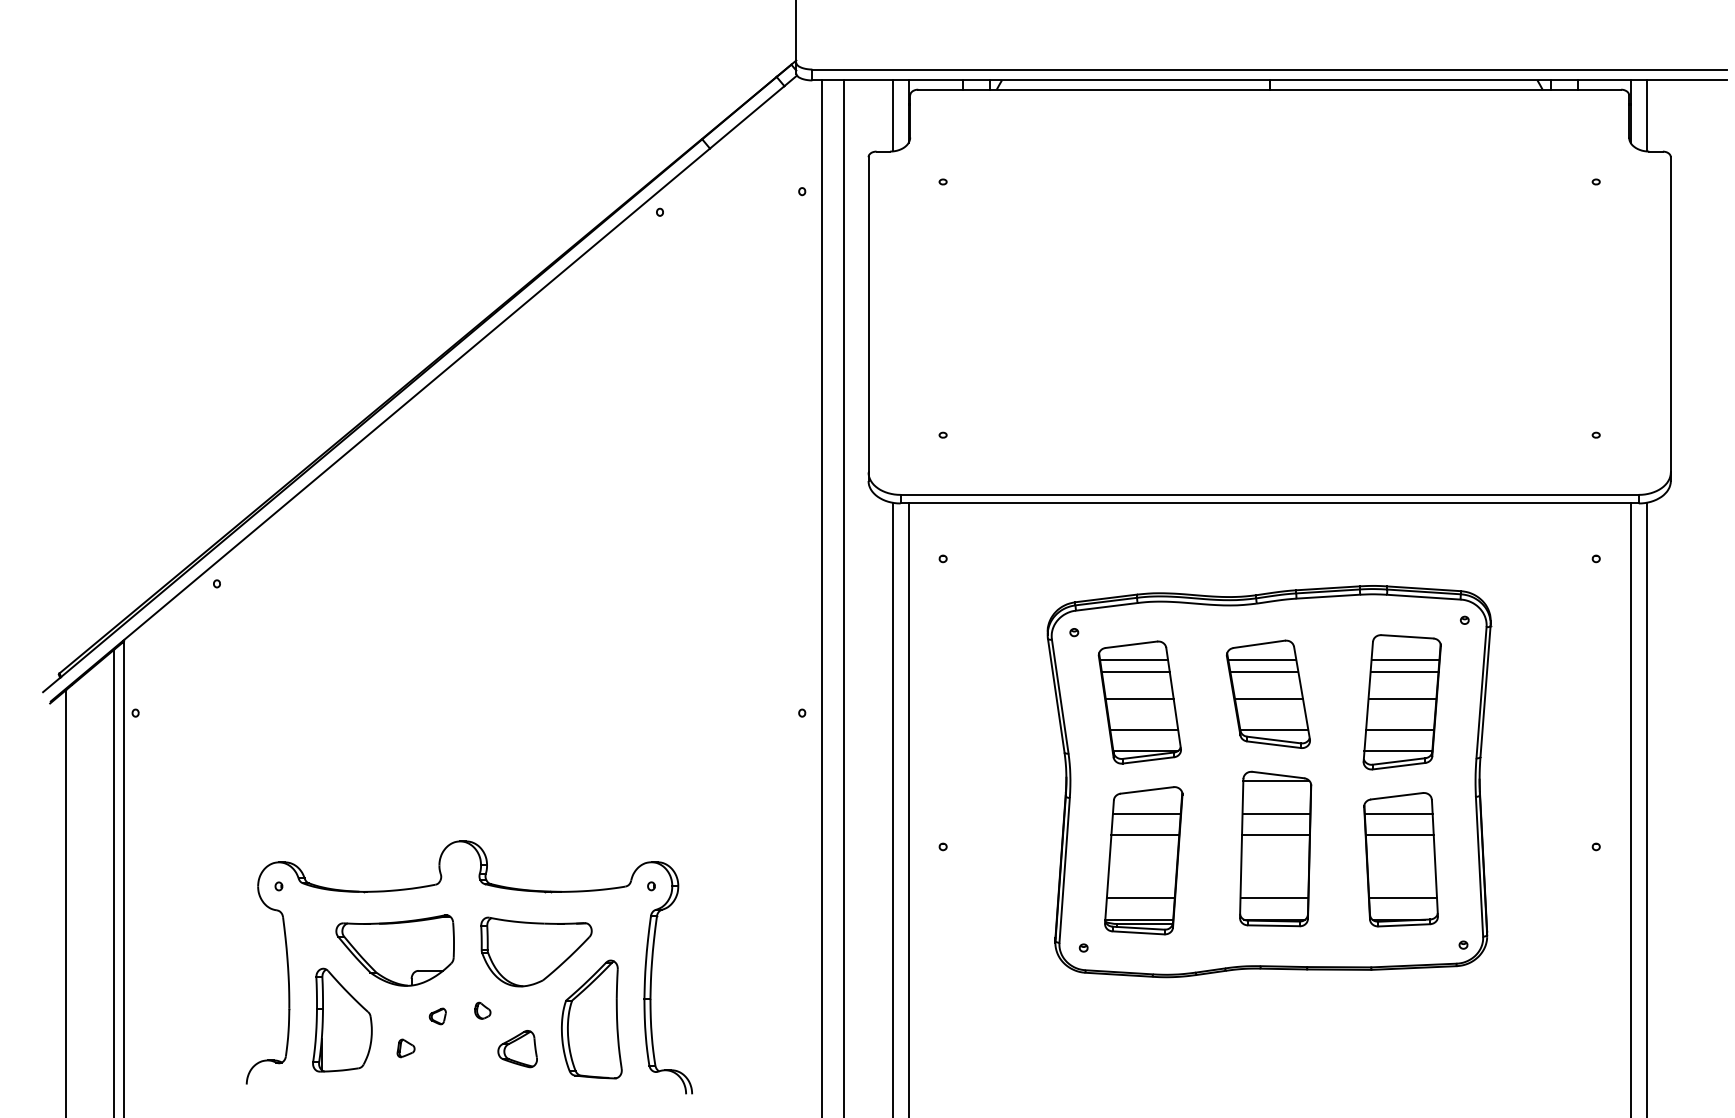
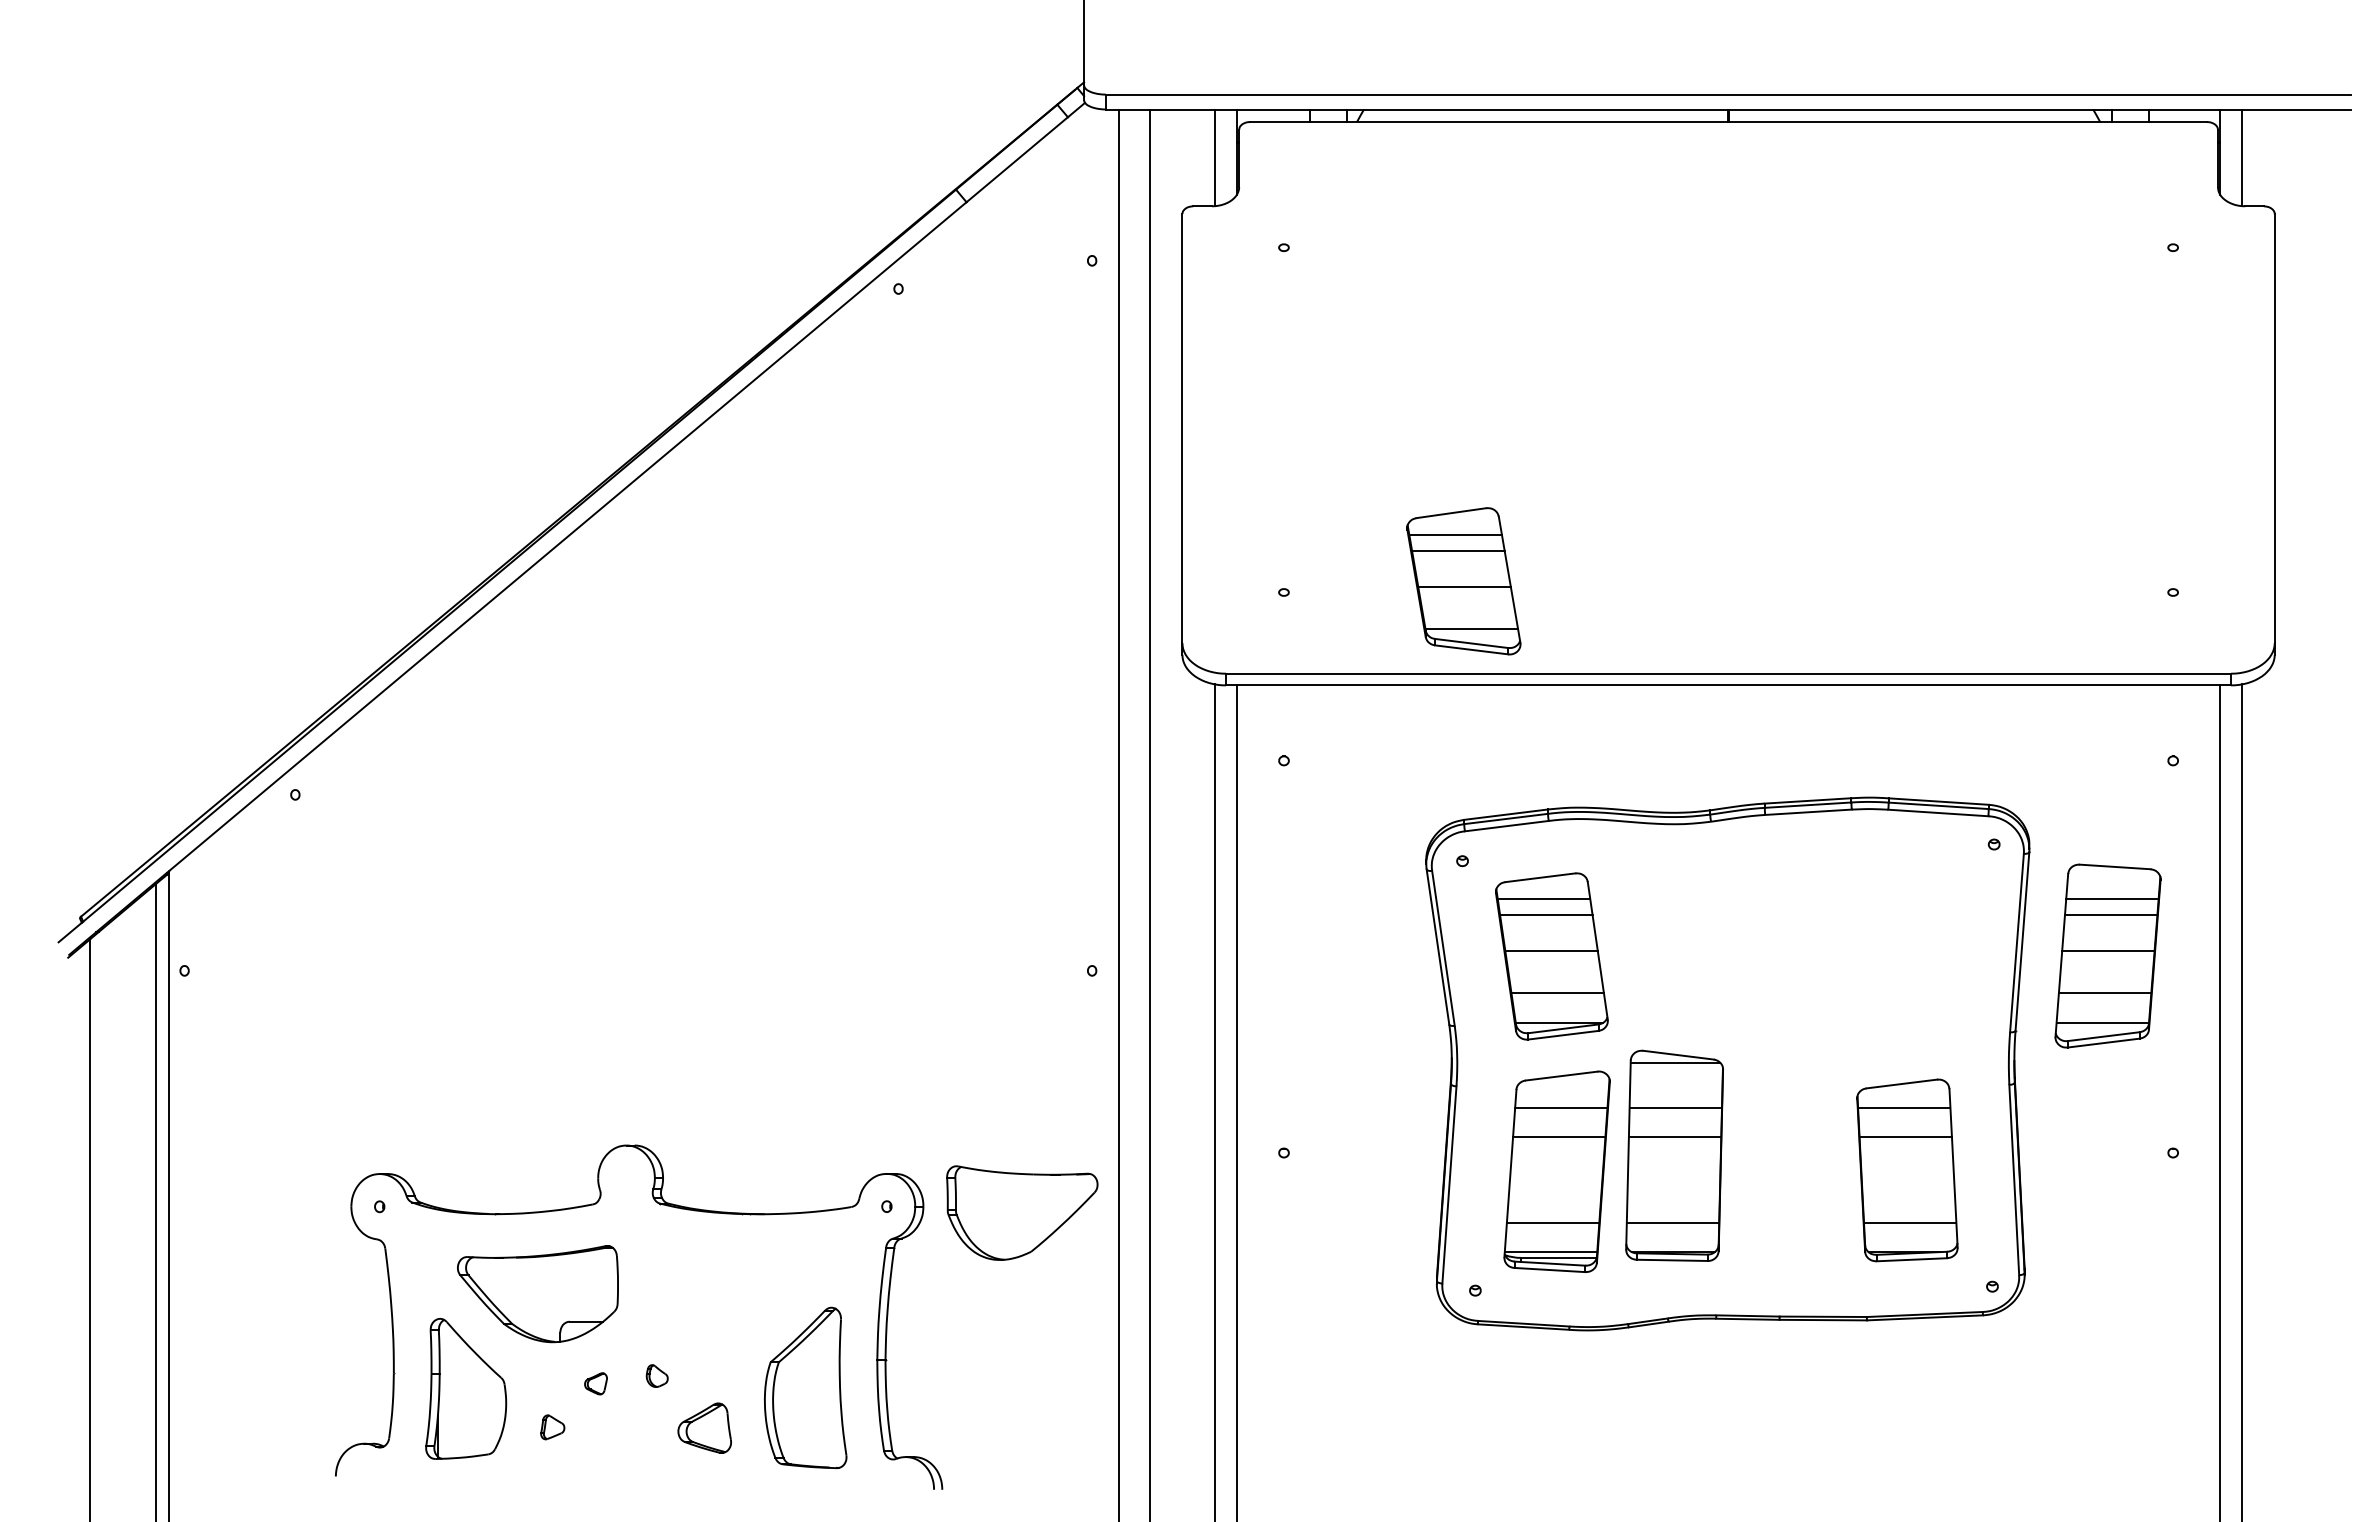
part: (1268, 694) -> (1463, 581), moved
part: (1401, 701) -> (2107, 955), moved
part: (1275, 848) -> (1674, 1155), moved
part: (536, 951) -> (1022, 1212), moved

